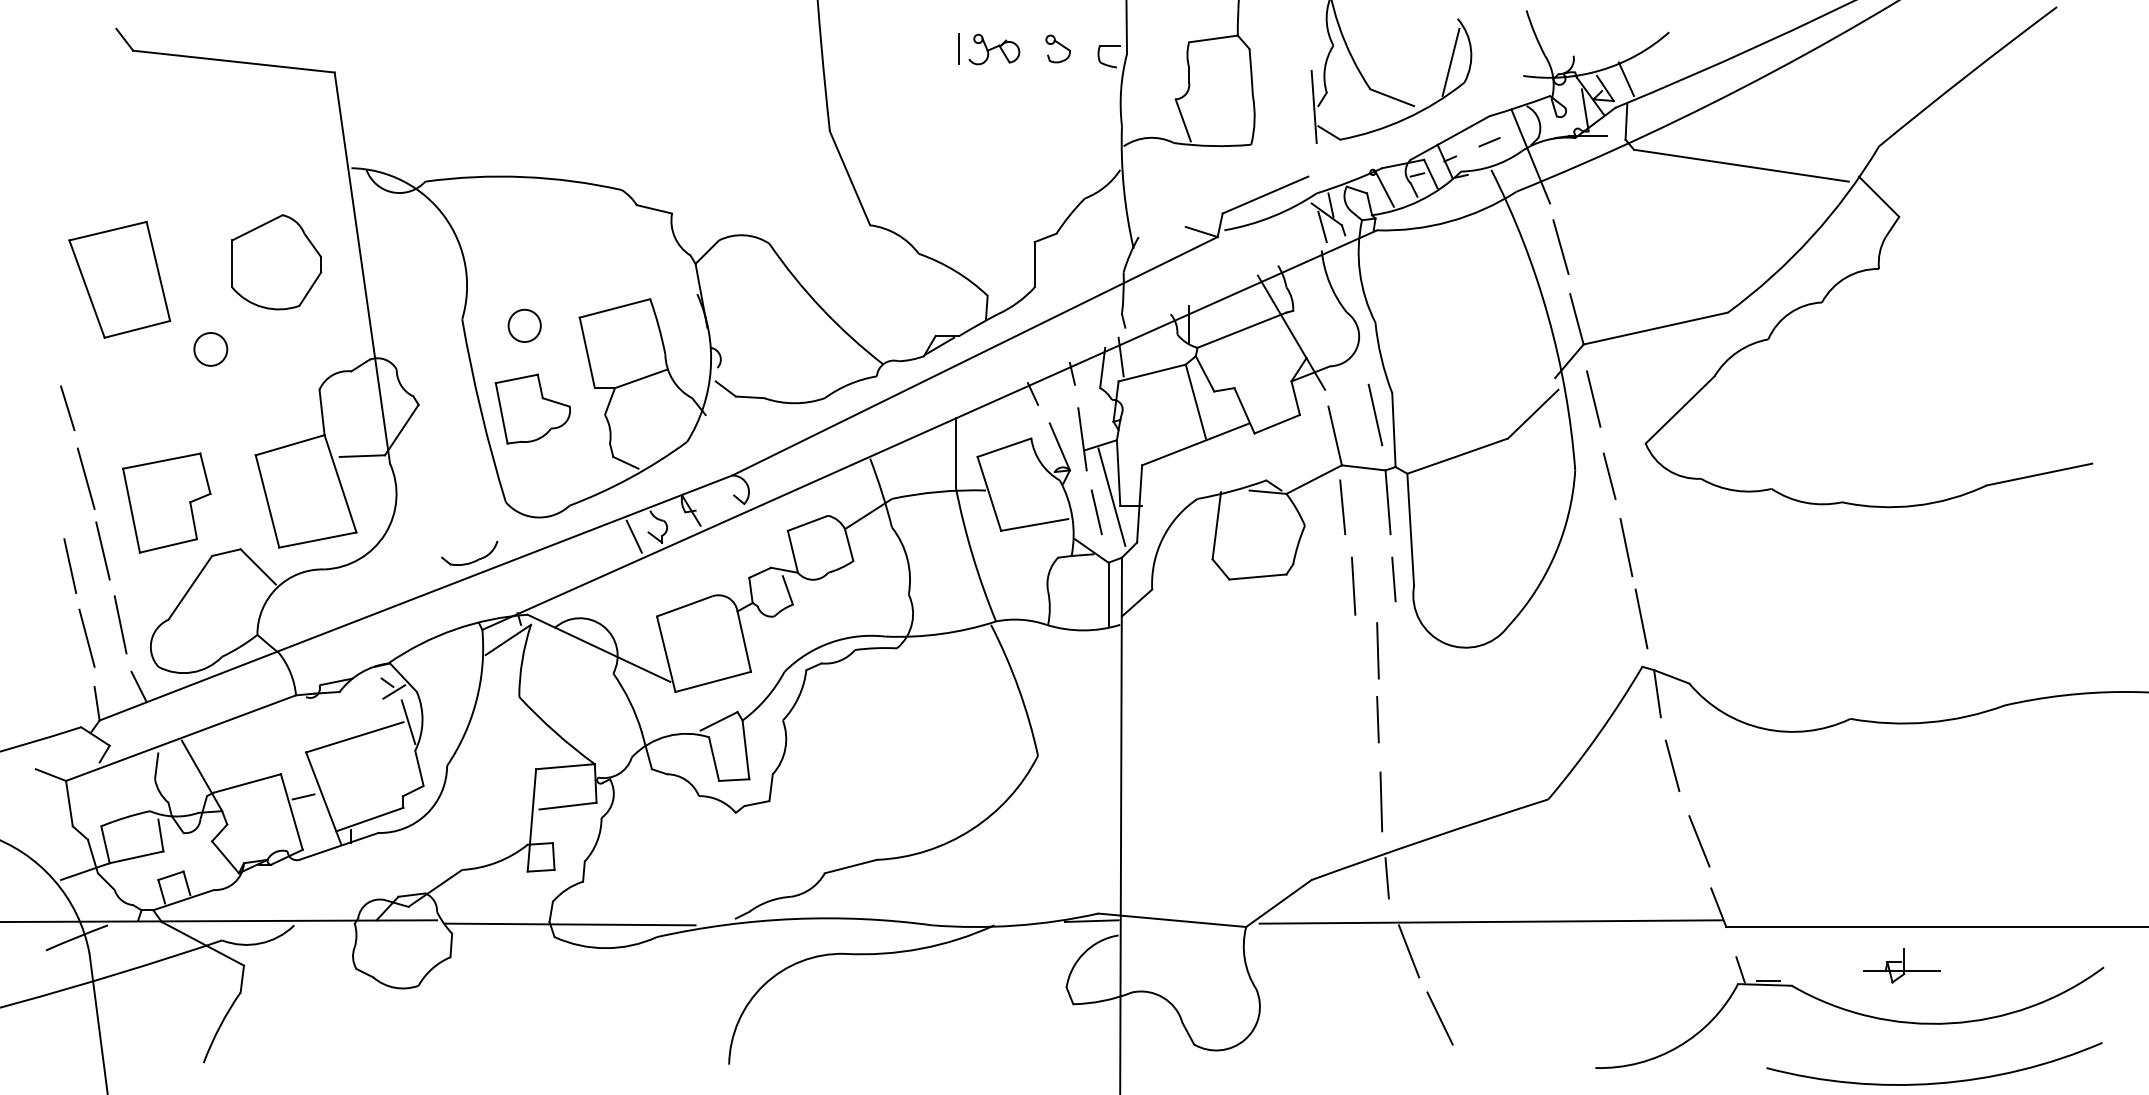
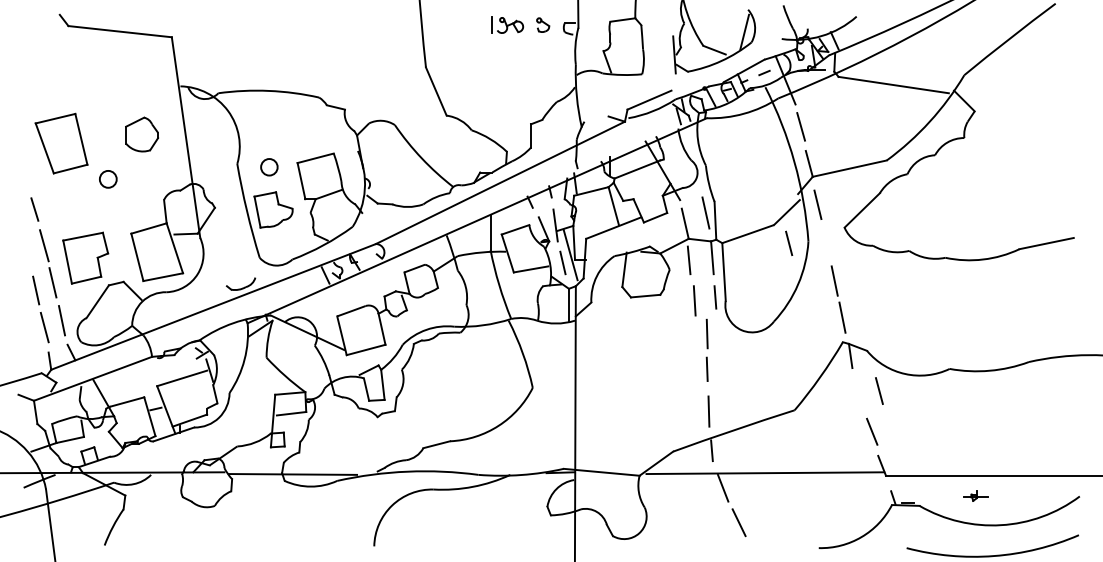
part: (275, 262) -> (141, 134), size x0.7
line: (1610, 474) -> (789, 242), moved
line: (1672, 764) -> (879, 390), moved
part: (1900, 965) -> (975, 495), size x0.6

